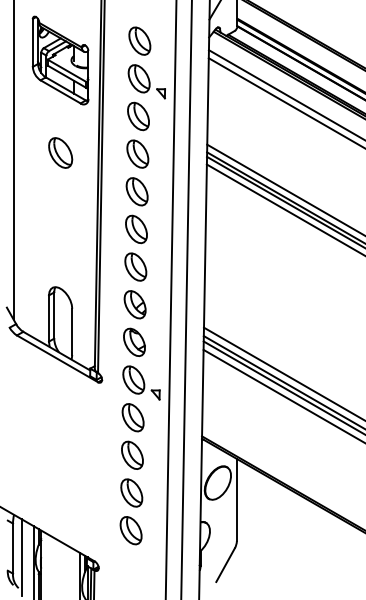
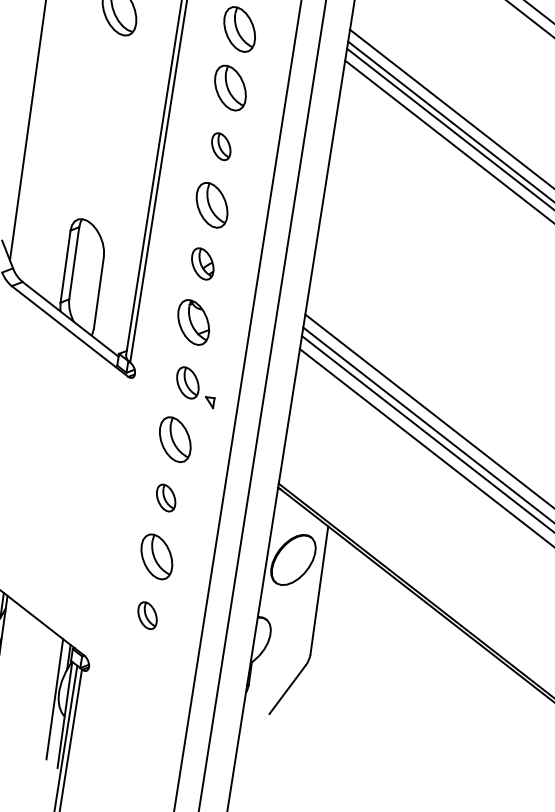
part: (136, 229) -> (221, 146), size x0.6
part: (134, 304) -> (201, 263), size x0.7
part: (141, 382) -> (195, 386), size x0.7
part: (132, 454) -> (166, 496), size x0.6
part: (130, 530) -> (146, 615), size x0.6

